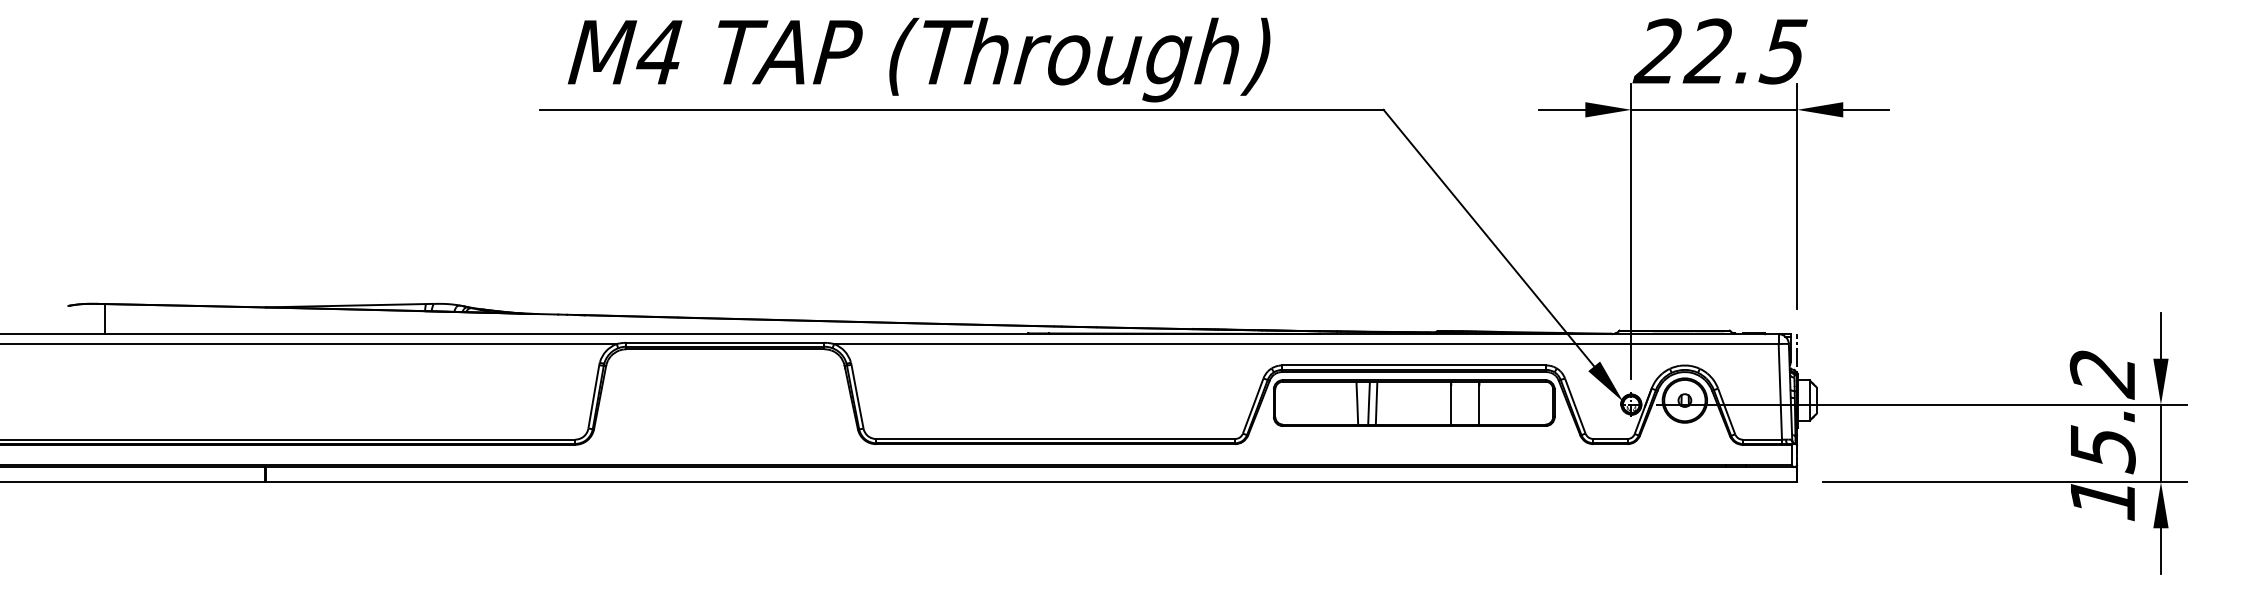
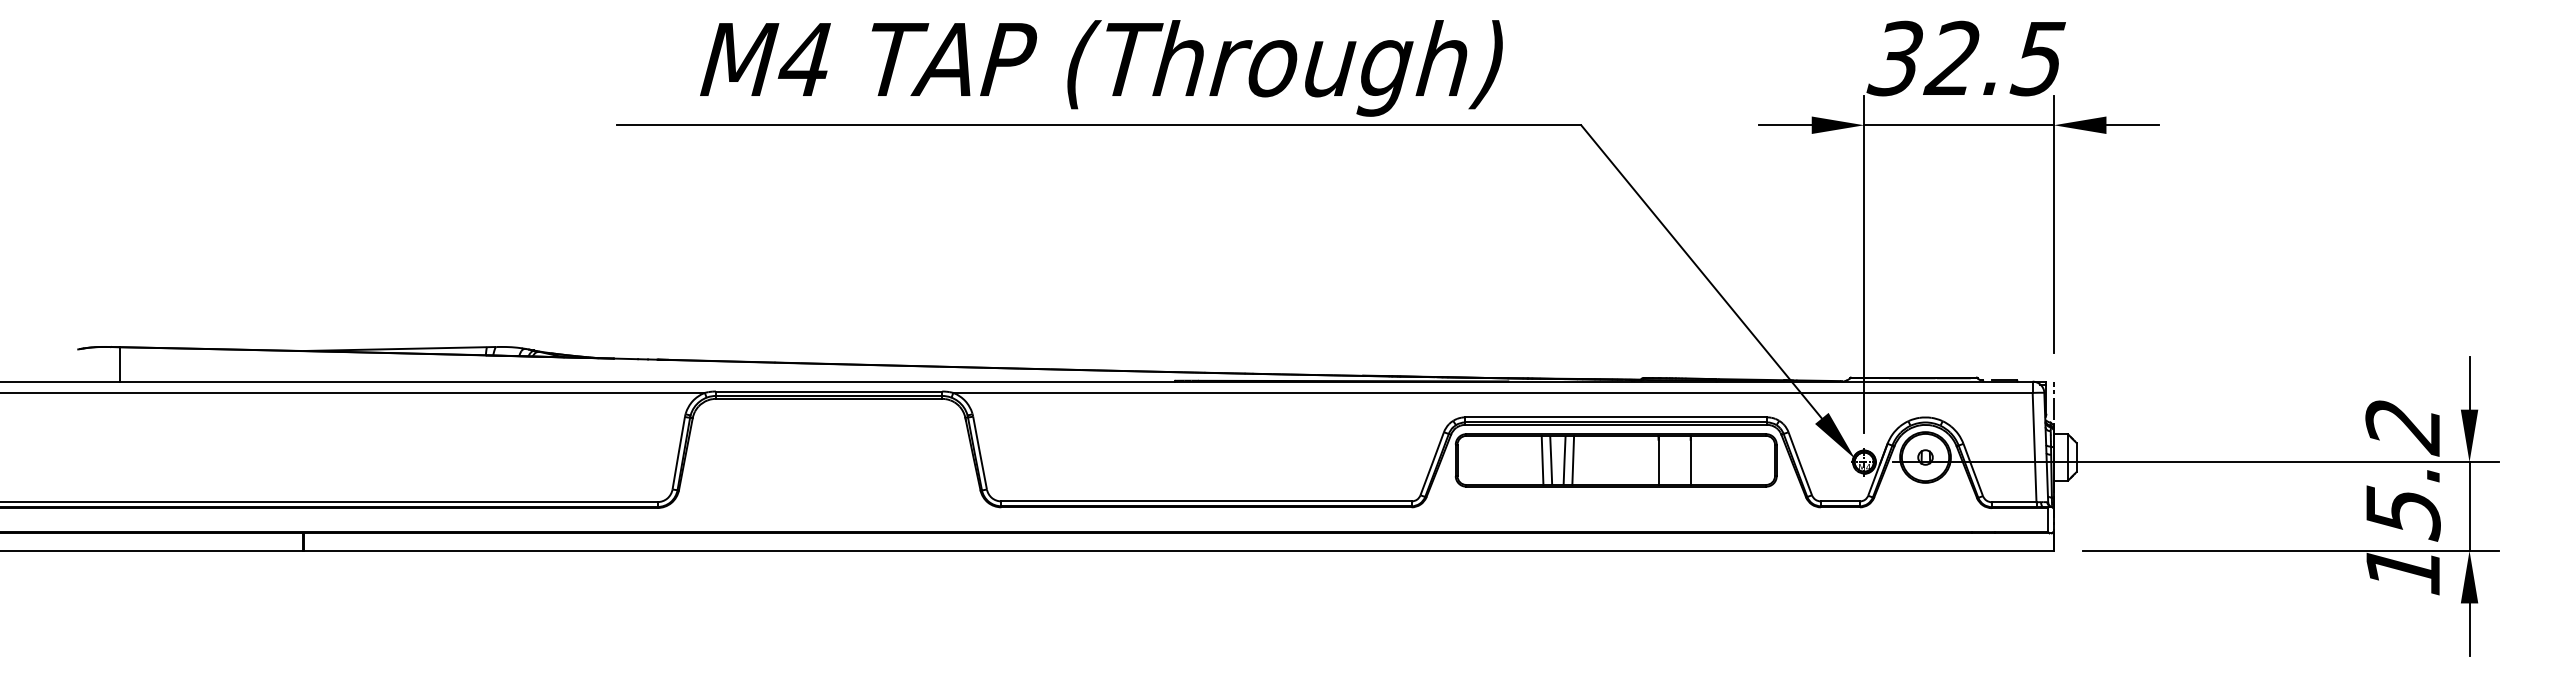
text: (1656, 51) -> (1893, 58), 22.5 -> 32.5
text: (919, 60) -> (1101, 68), moved
line: (1349, 402) -> (1542, 459), added

